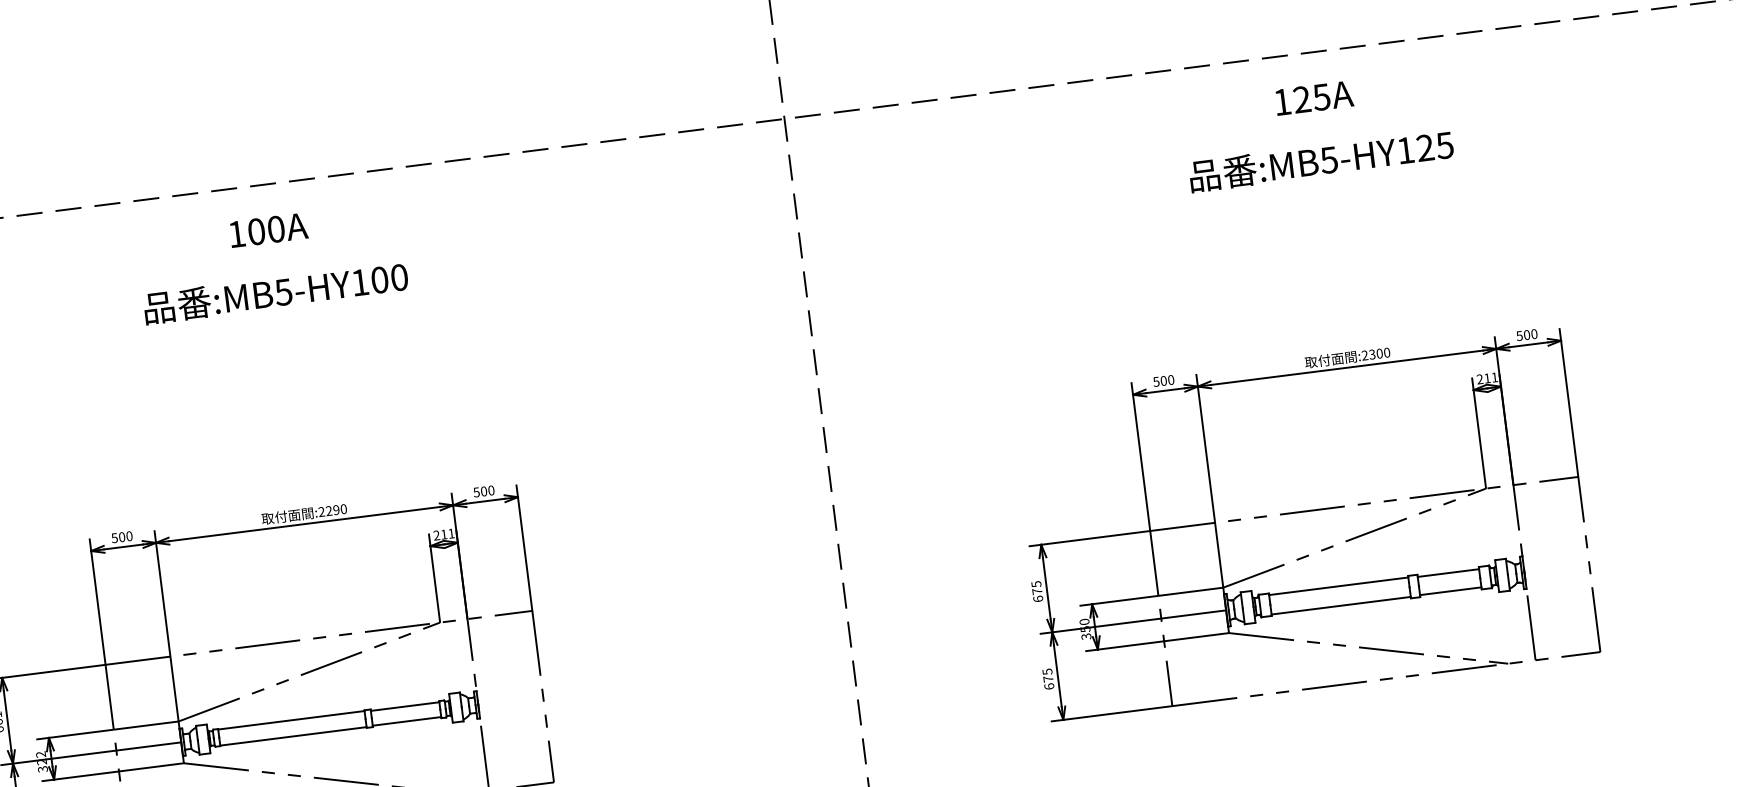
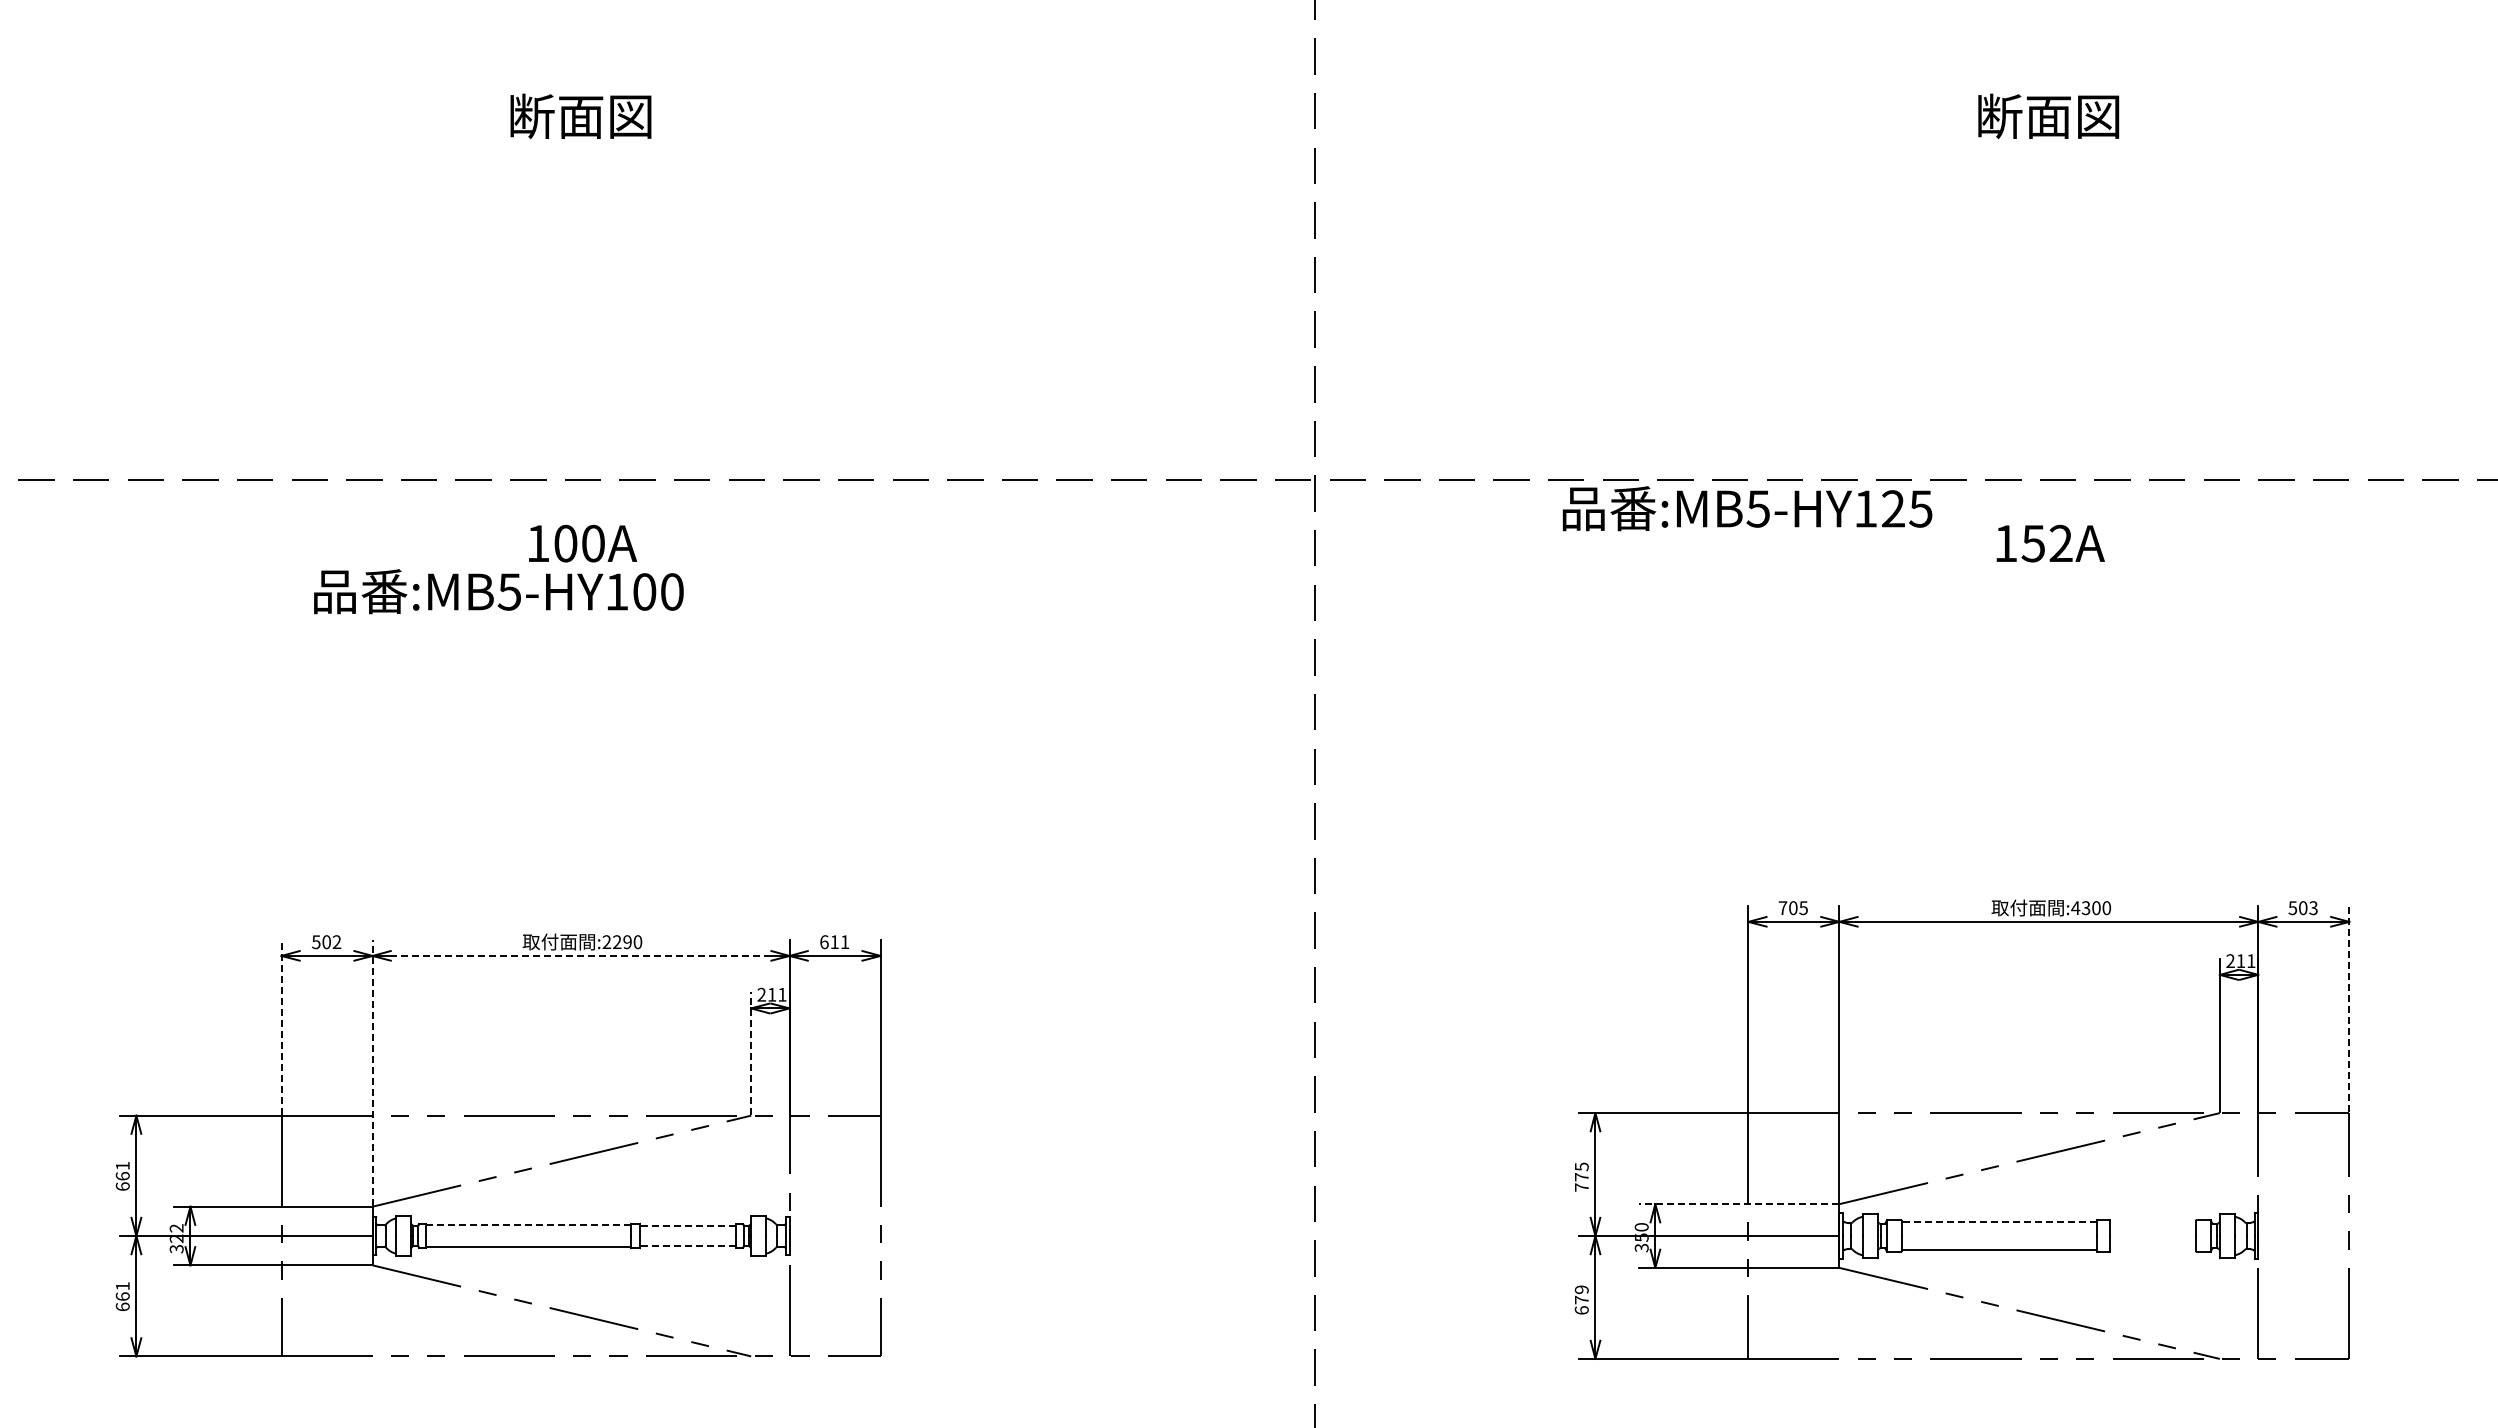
text: (1311, 98) -> (2046, 543), 125A -> 152A
text: (1321, 160) -> (1747, 508), moved
text: (275, 292) -> (498, 591), moved
text: (1534, 333) -> (2313, 907), 500 -> 503
text: (1364, 355) -> (2075, 907), :2300 -> :4300
text: (1163, 381) -> (1792, 908), 500 -> 705
line: (1569, 402) -> (2349, 1008), solid -> dashed
text: (483, 491) -> (834, 942), 500 -> 611
line: (304, 523) -> (580, 955), solid -> dashed
text: (129, 536) -> (336, 942), 500 -> 502
line: (1448, 573) -> (2153, 1223), removed
line: (434, 577) -> (751, 1052), solid -> dashed
line: (1338, 586) -> (1999, 1222), solid -> dashed
line: (1450, 591) -> (2153, 1248), removed
line: (1151, 597) -> (1738, 1204), solid -> dashed
text: (1038, 599) -> (1581, 1187), 675 -> 775
line: (97, 602) -> (281, 1027), solid -> dashed
line: (166, 625) -> (372, 1072), solid -> dashed
text: (1047, 671) -> (1581, 1289), 675 -> 679
line: (404, 706) -> (687, 1225), solid -> dashed
line: (291, 720) -> (528, 1224), solid -> dashed
line: (406, 721) -> (687, 1246), solid -> dashed

